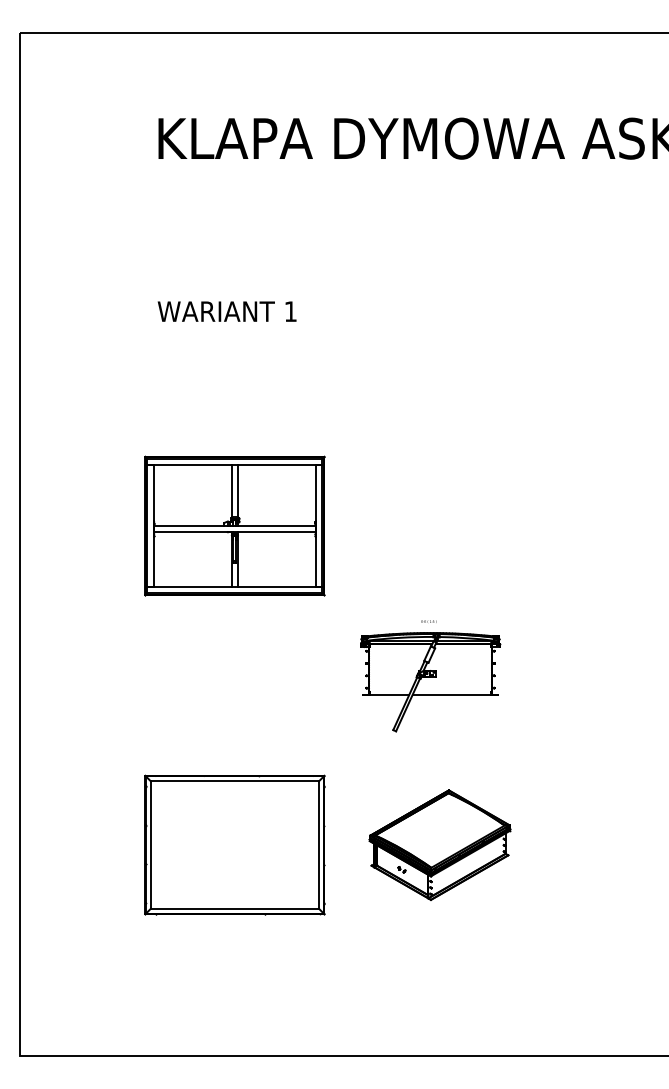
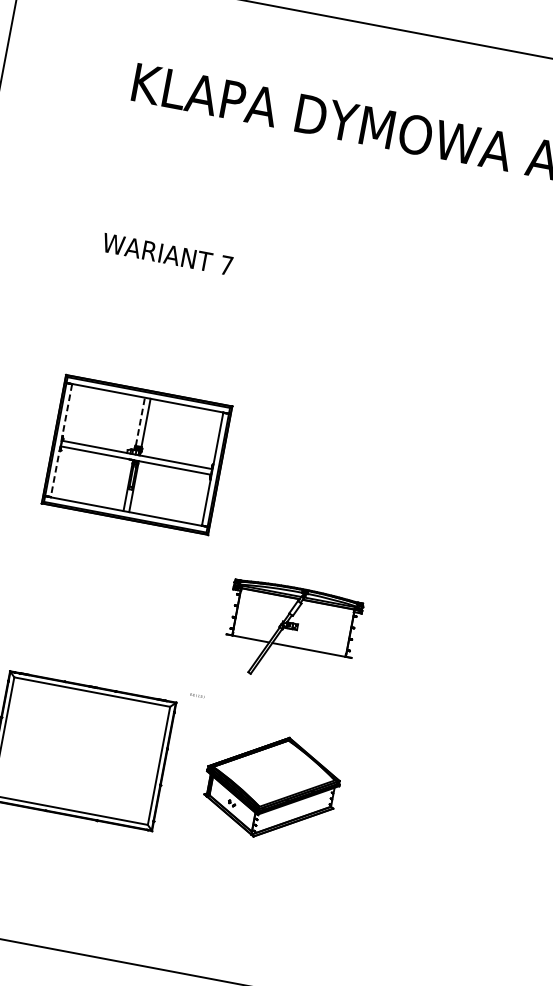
text: (290, 311) -> (226, 265), 1 -> 7
line: (231, 491) -> (139, 422), solid -> dashed
line: (153, 526) -> (61, 441), solid -> dashed
text: (428, 621) -> (197, 695), moved

